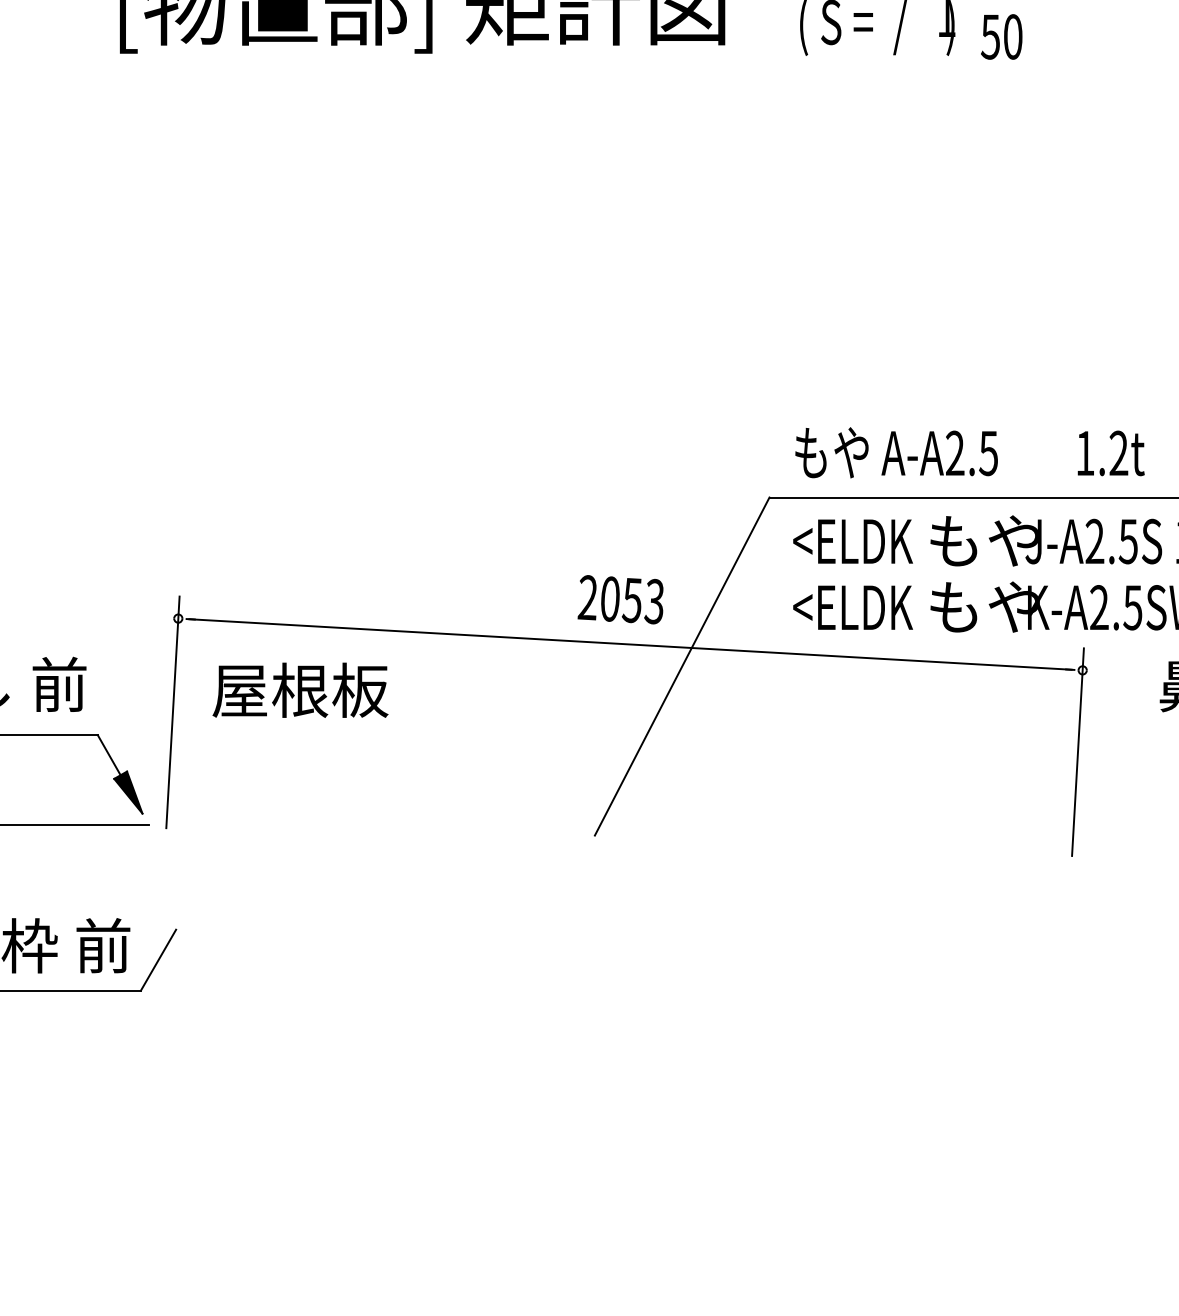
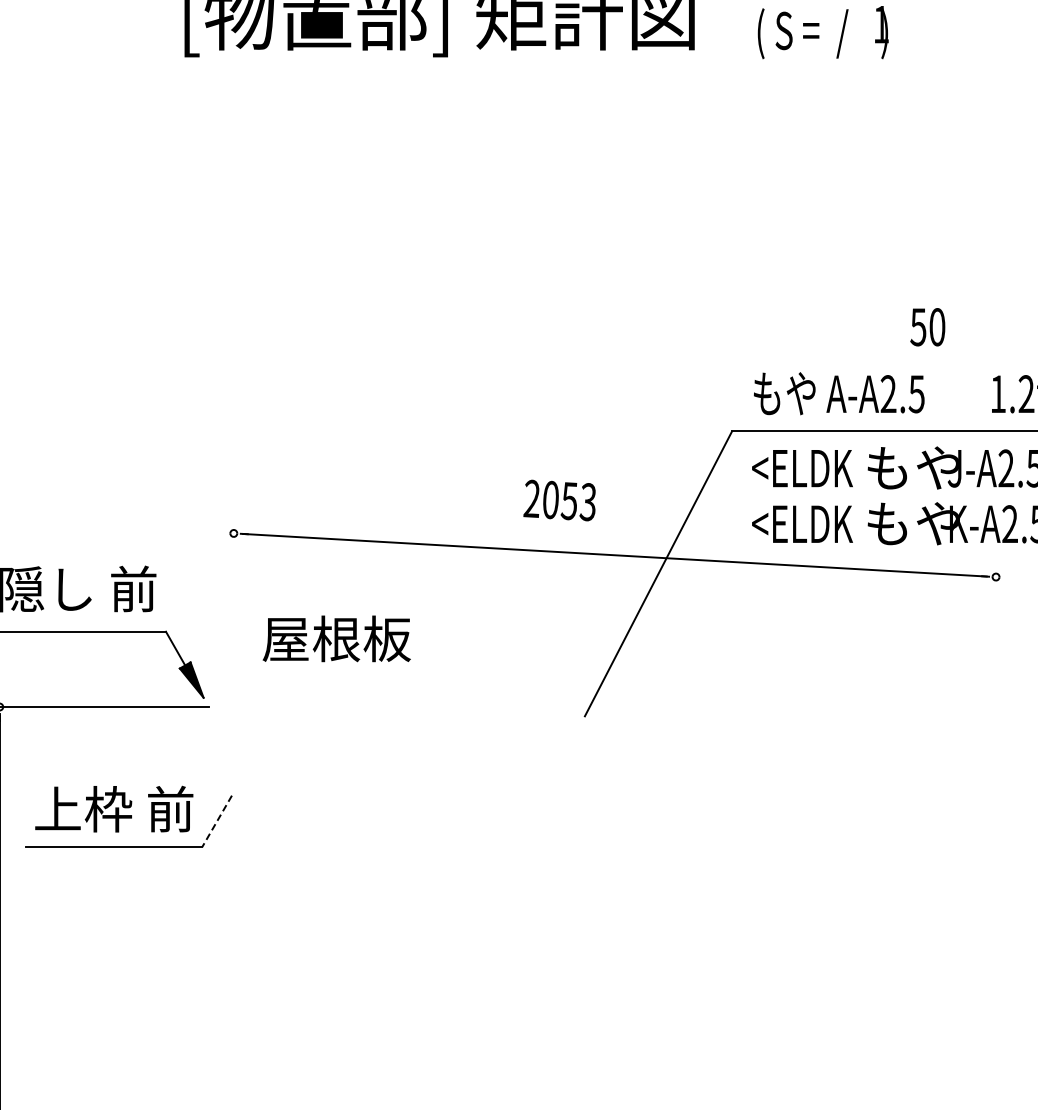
text: (1001, 37) -> (927, 327), moved
text: (620, 599) -> (559, 500), moved
text: (300, 689) -> (336, 638), moved
line: (172, 712) -> (228, 612), removed
line: (1078, 751) -> (992, 645), removed
line: (158, 960) -> (217, 821), solid -> dashed

